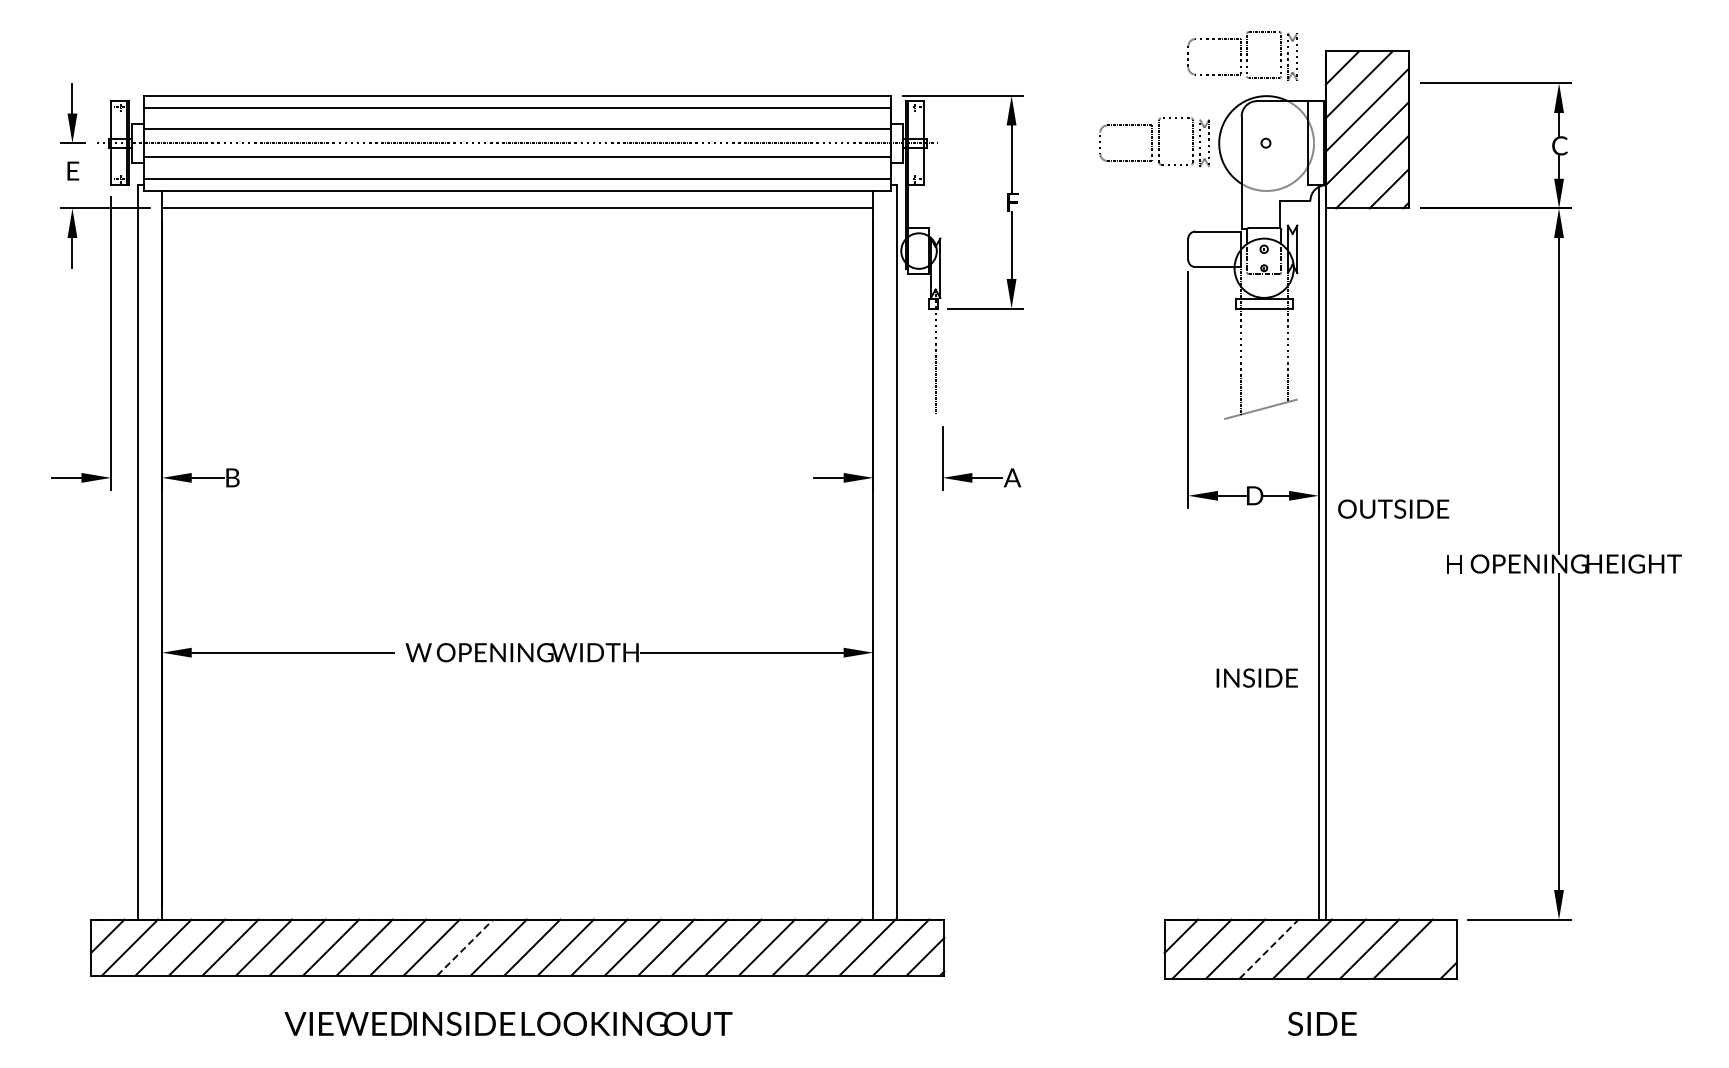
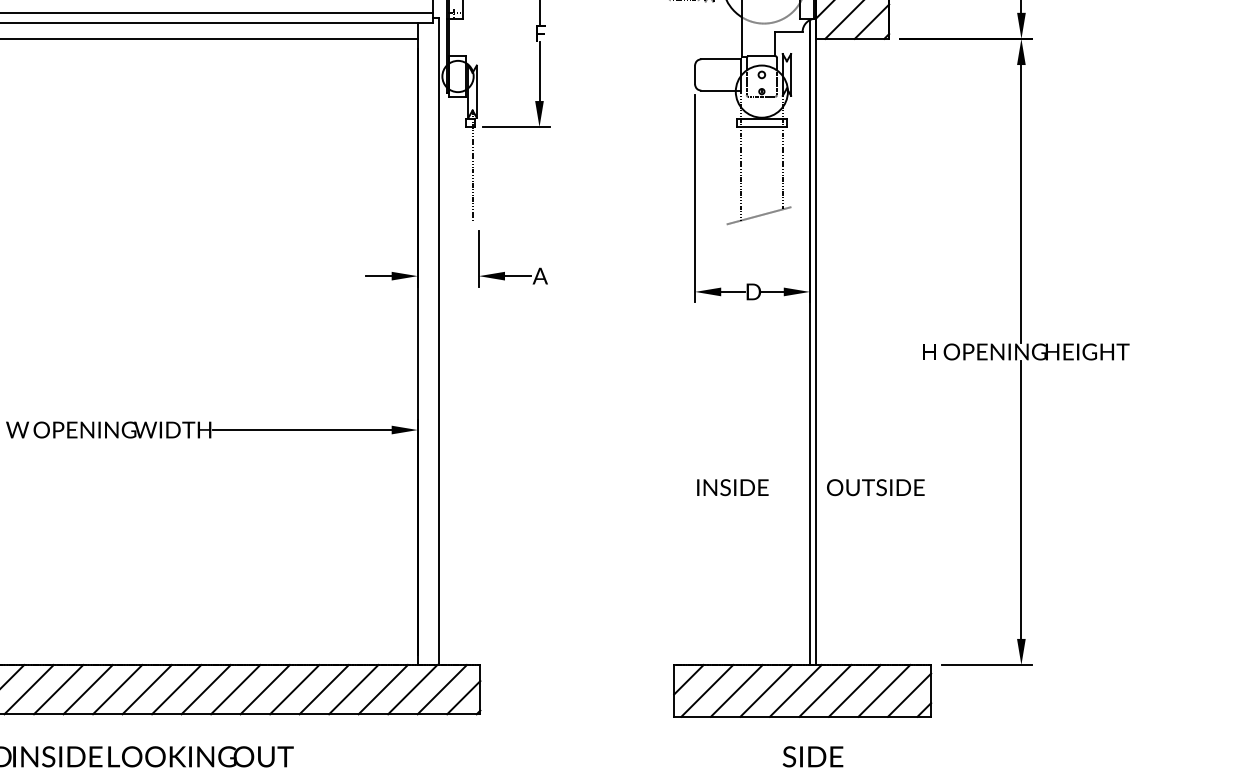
text: (1393, 508) -> (875, 487), moved
text: (1256, 677) -> (732, 487), moved
line: (465, 947) -> (58, 689), dashed -> solid
line: (1269, 949) -> (766, 691), dashed -> solid
line: (1431, 953) -> (909, 694), added

